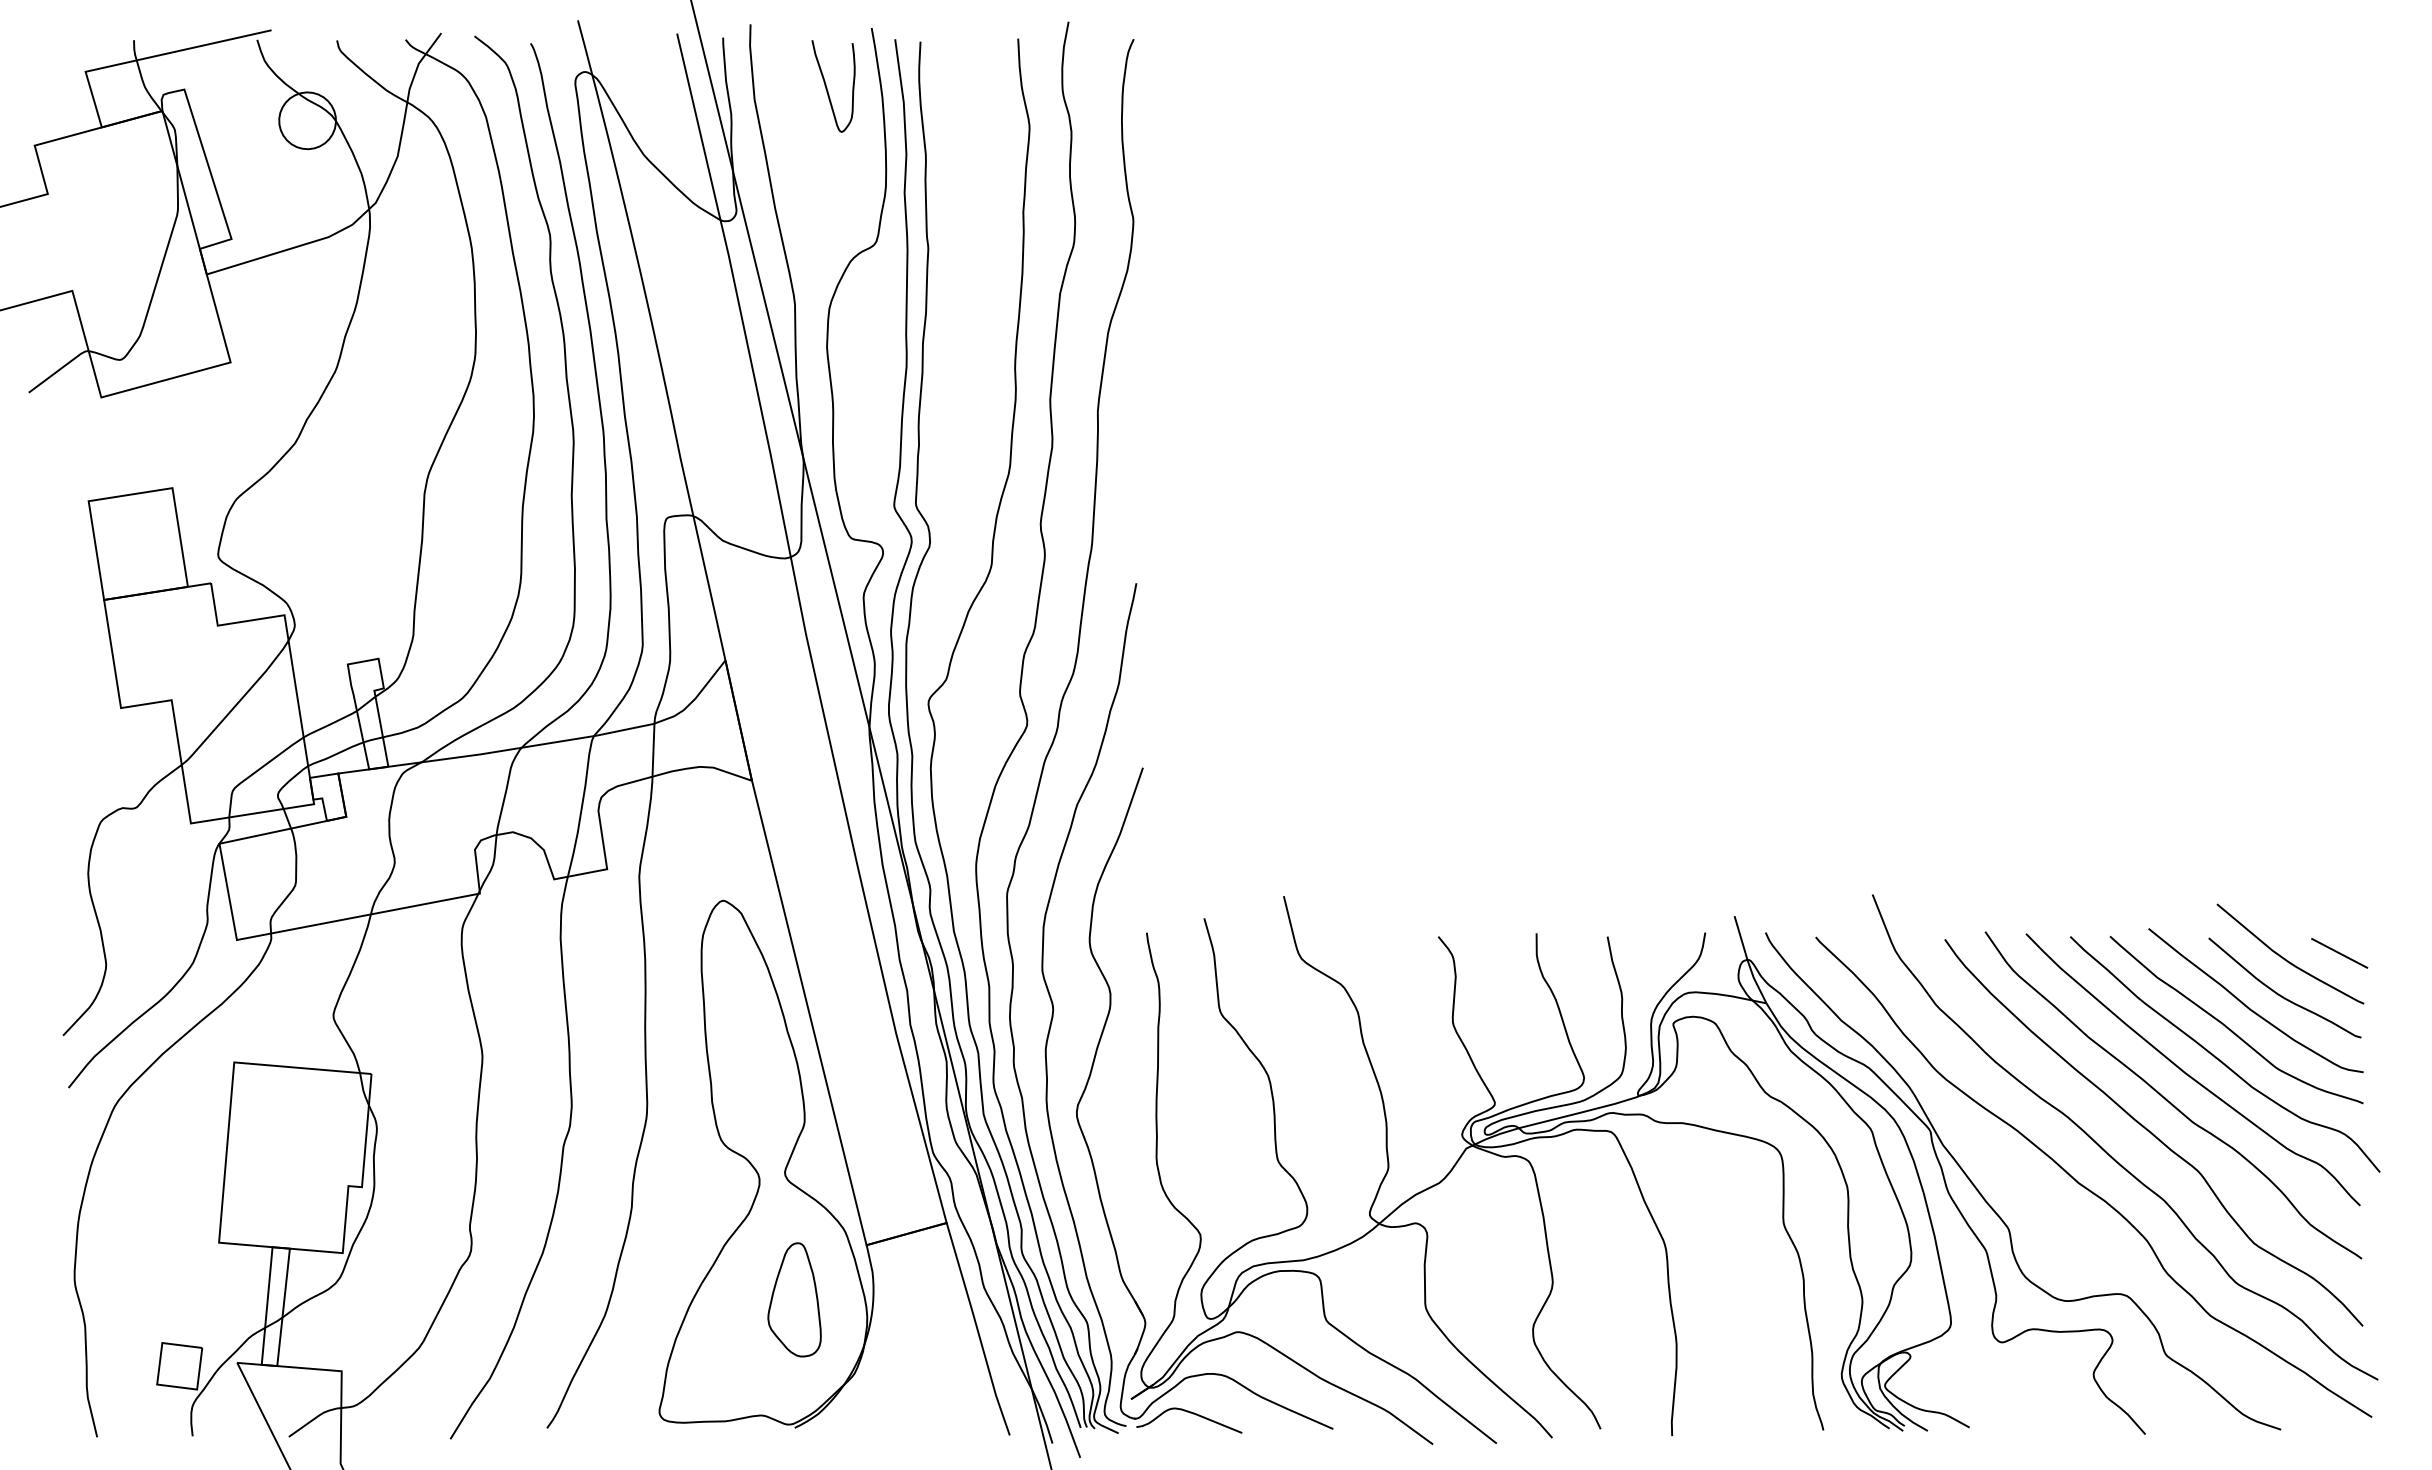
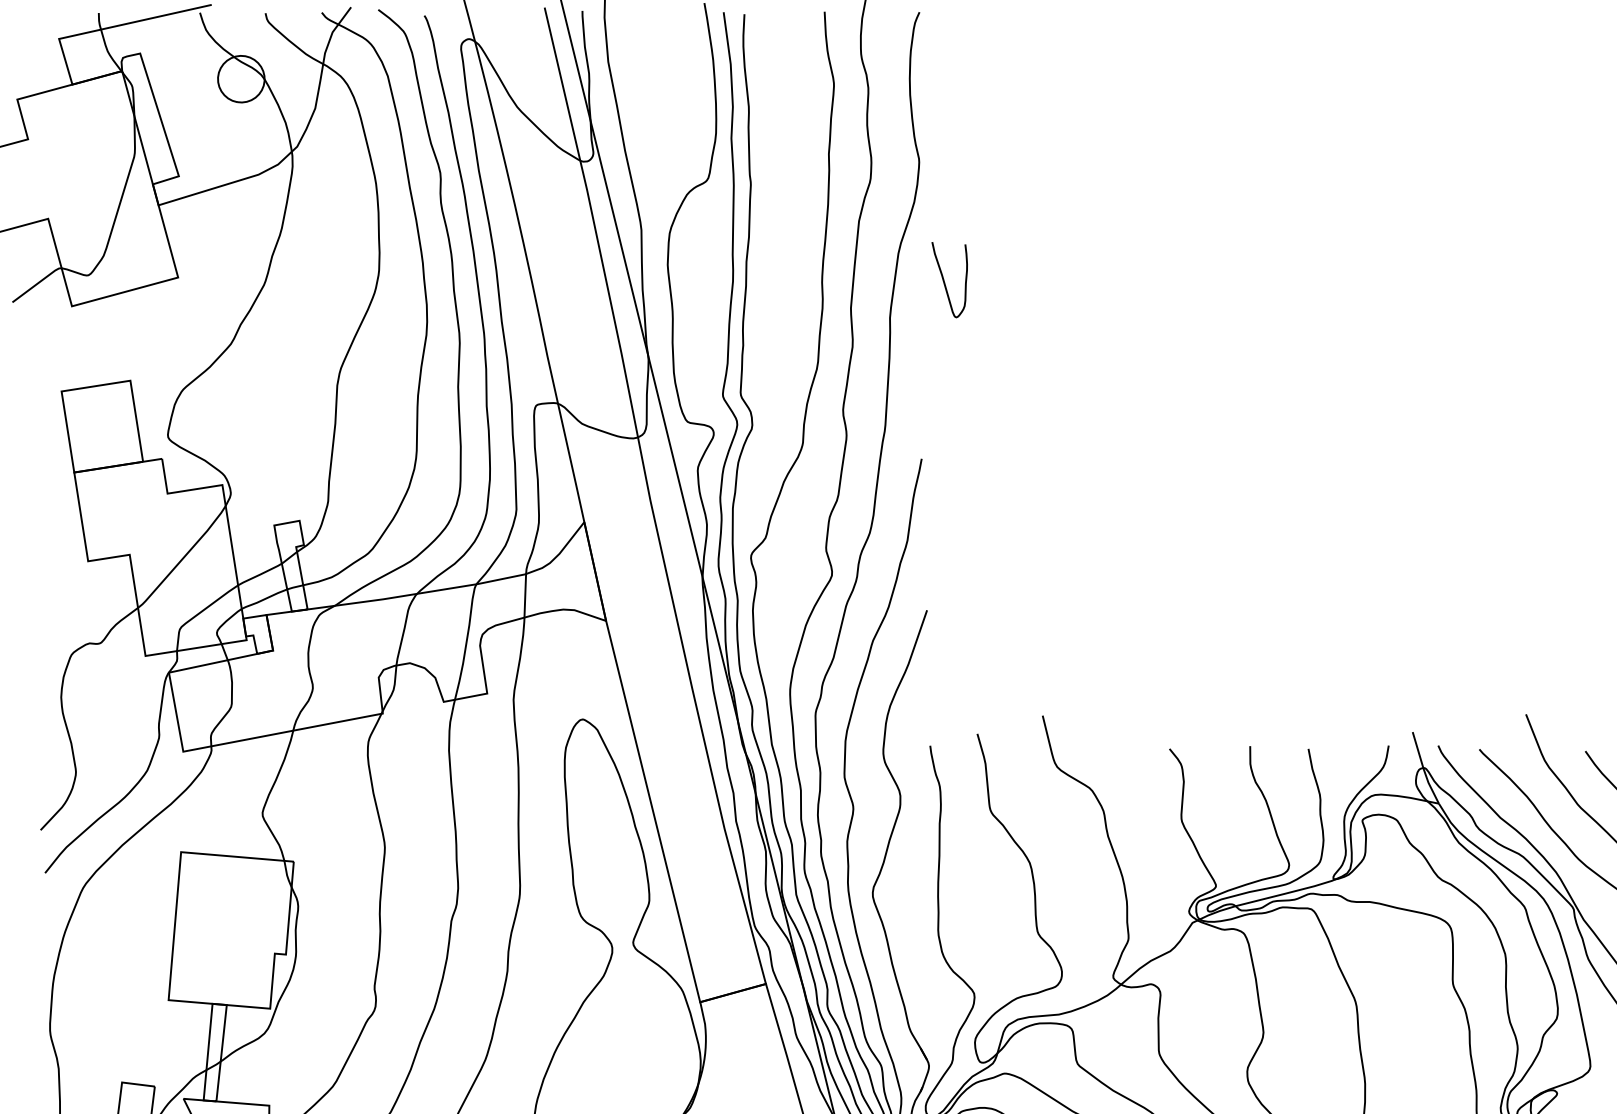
curve: (827, 87) -> (944, 280), moved
part: (794, 1299) -> (641, 1046), removed

